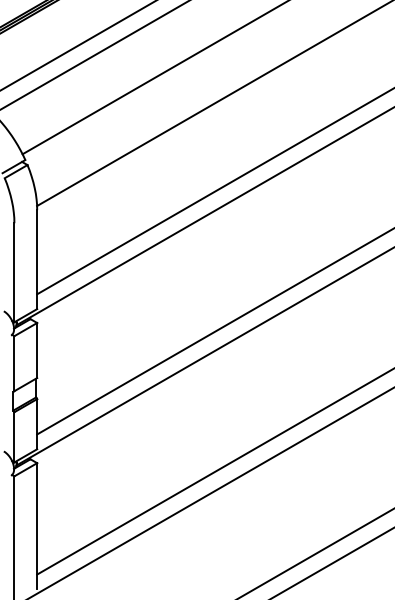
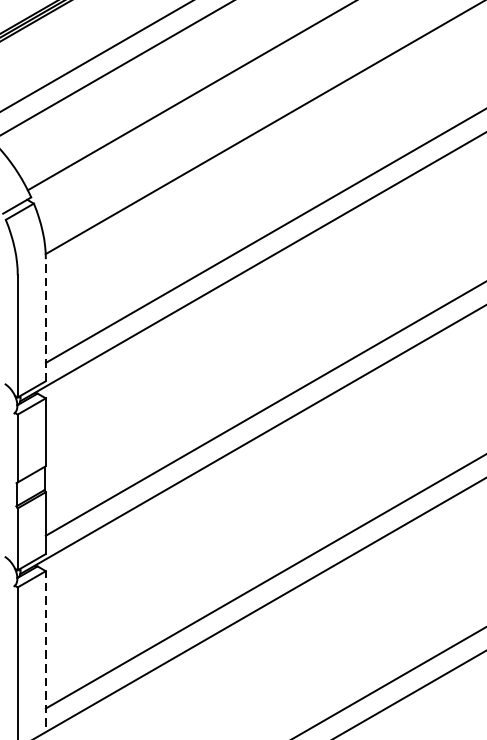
line: (37, 259) -> (46, 320), solid -> dashed
line: (37, 525) -> (46, 648), solid -> dashed

